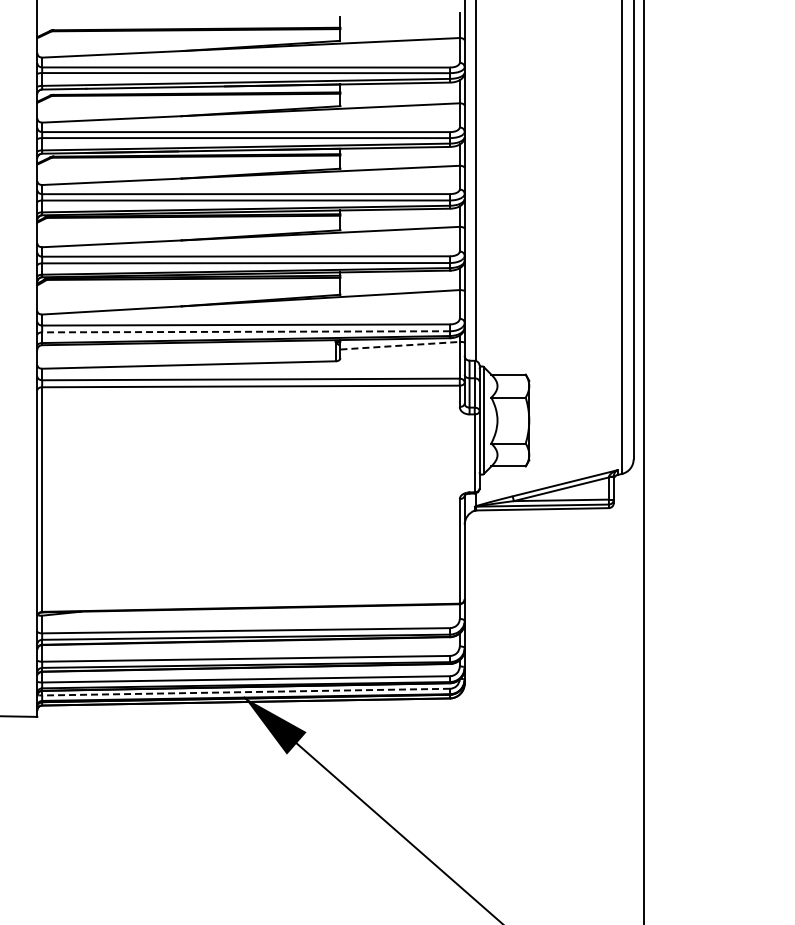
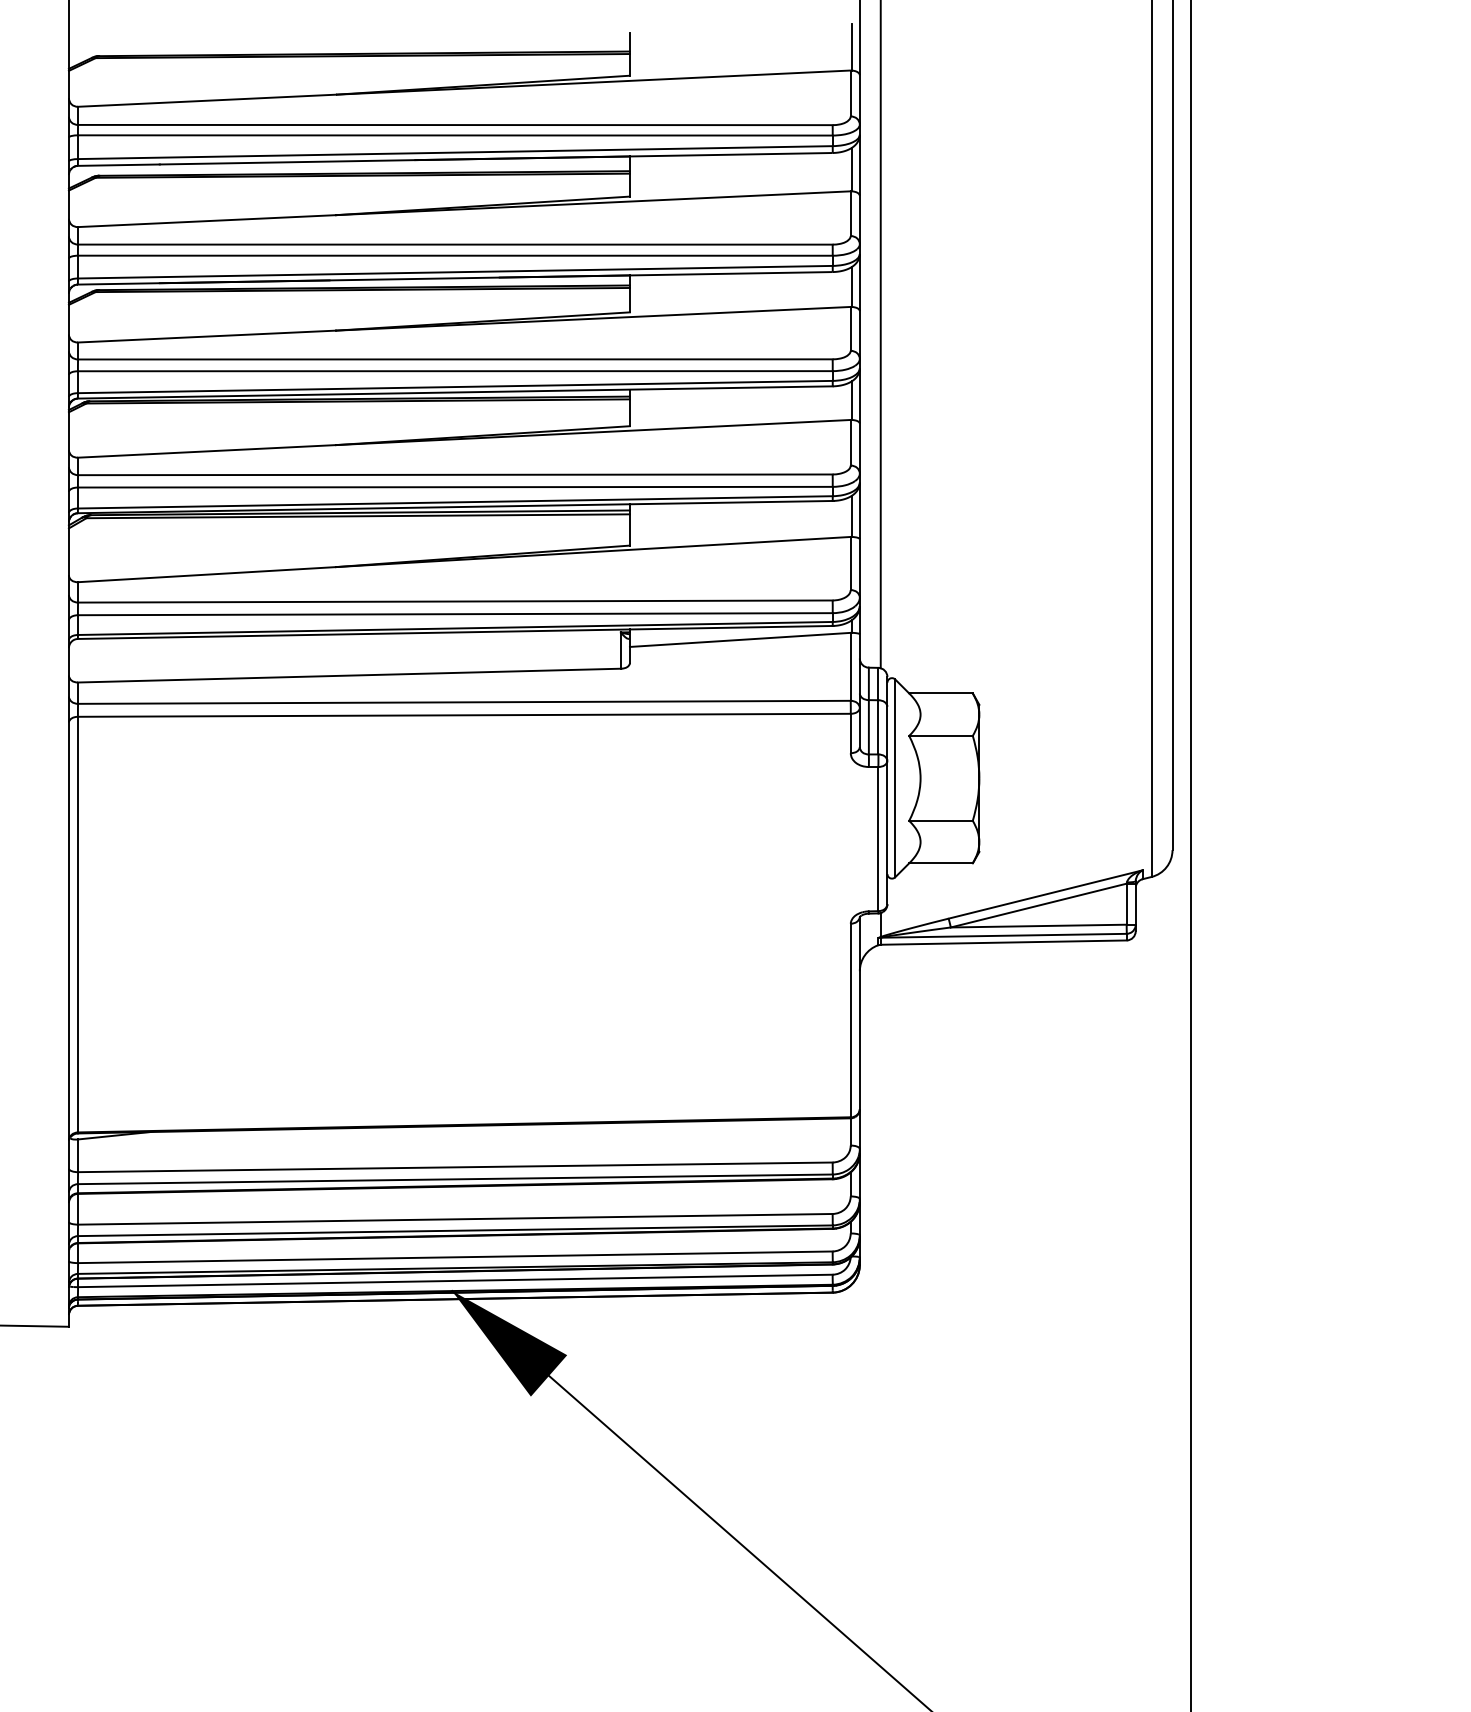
line: (246, 331) -> (456, 613), dashed -> solid
line: (400, 345) -> (741, 639), dashed -> solid
line: (246, 692) -> (456, 1281), dashed -> solid

